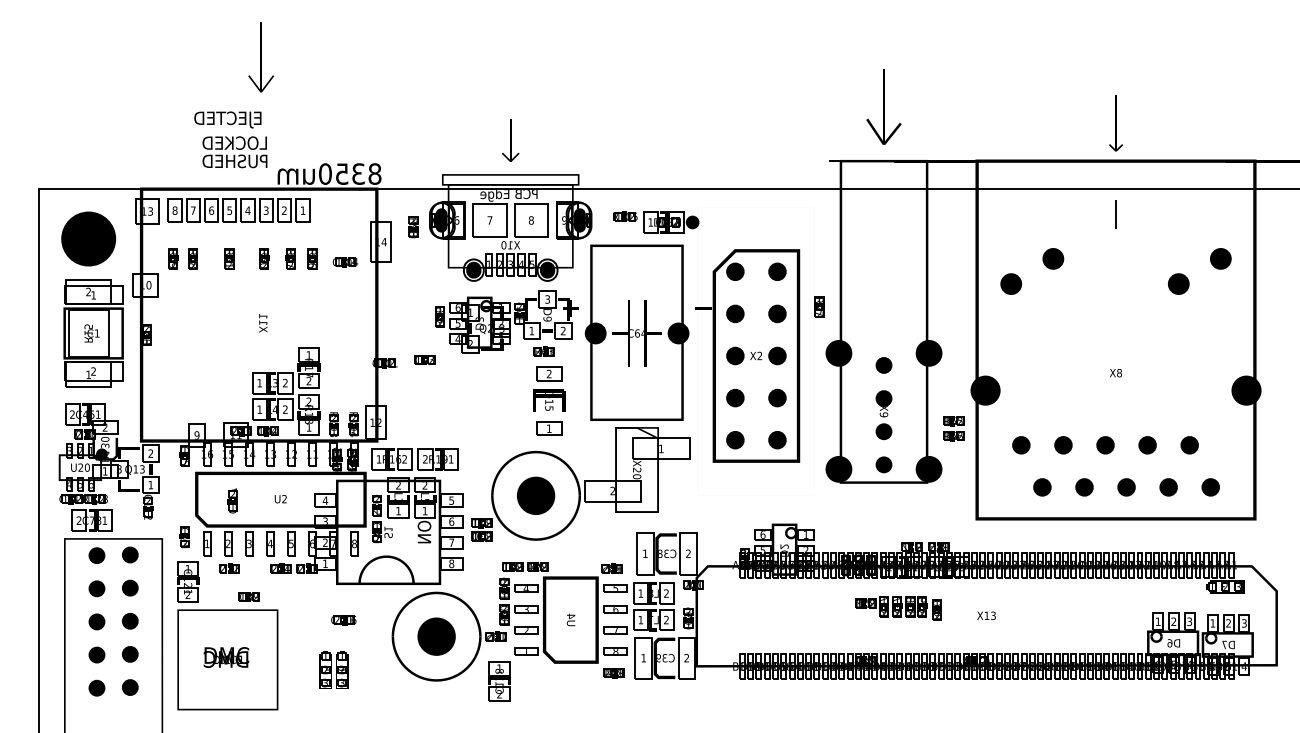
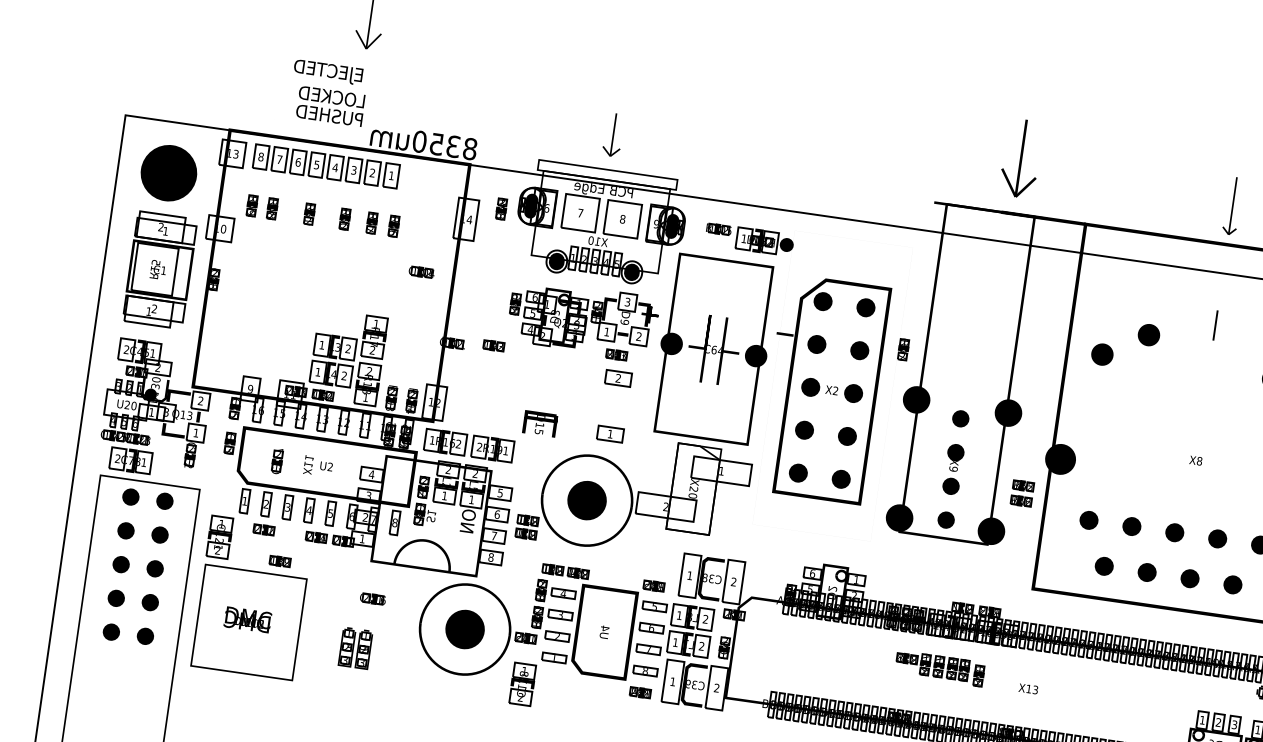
part: (883, 106) -> (1020, 158), moved
line: (1115, 214) -> (1215, 325), moved
part: (345, 262) -> (421, 272), moved
text: (263, 323) -> (308, 465), moved
text: (549, 400) -> (540, 423), moved
part: (184, 536) -> (229, 442), moved

